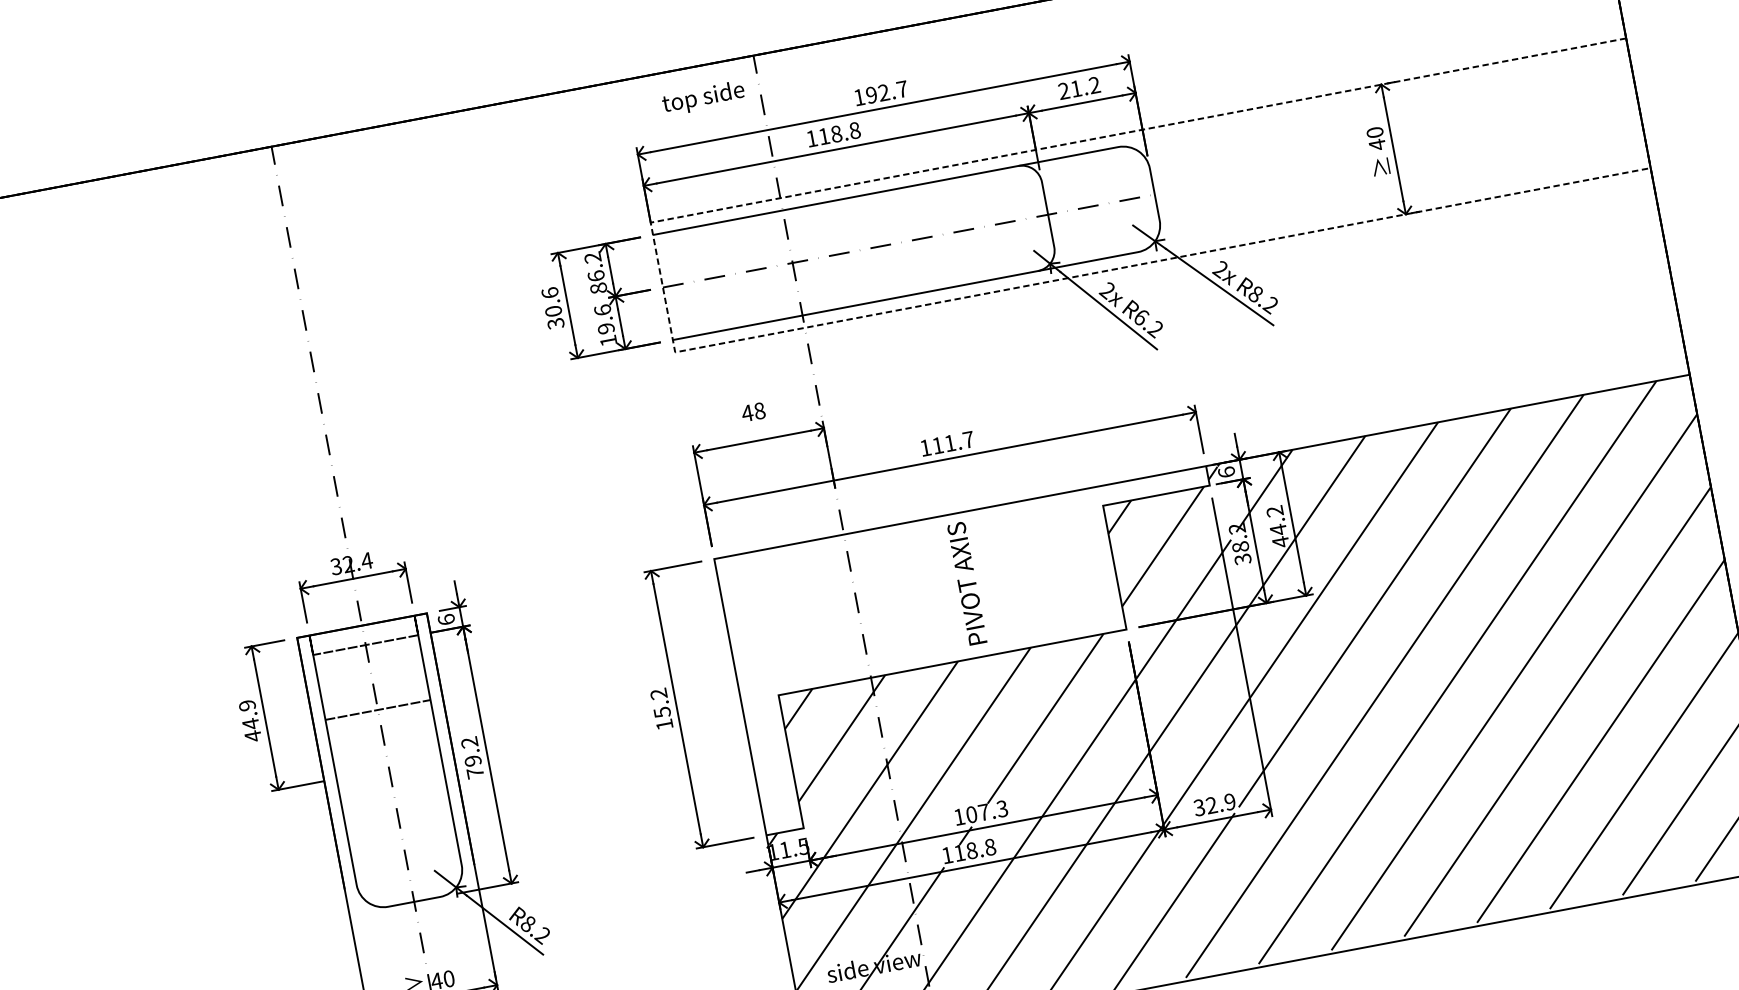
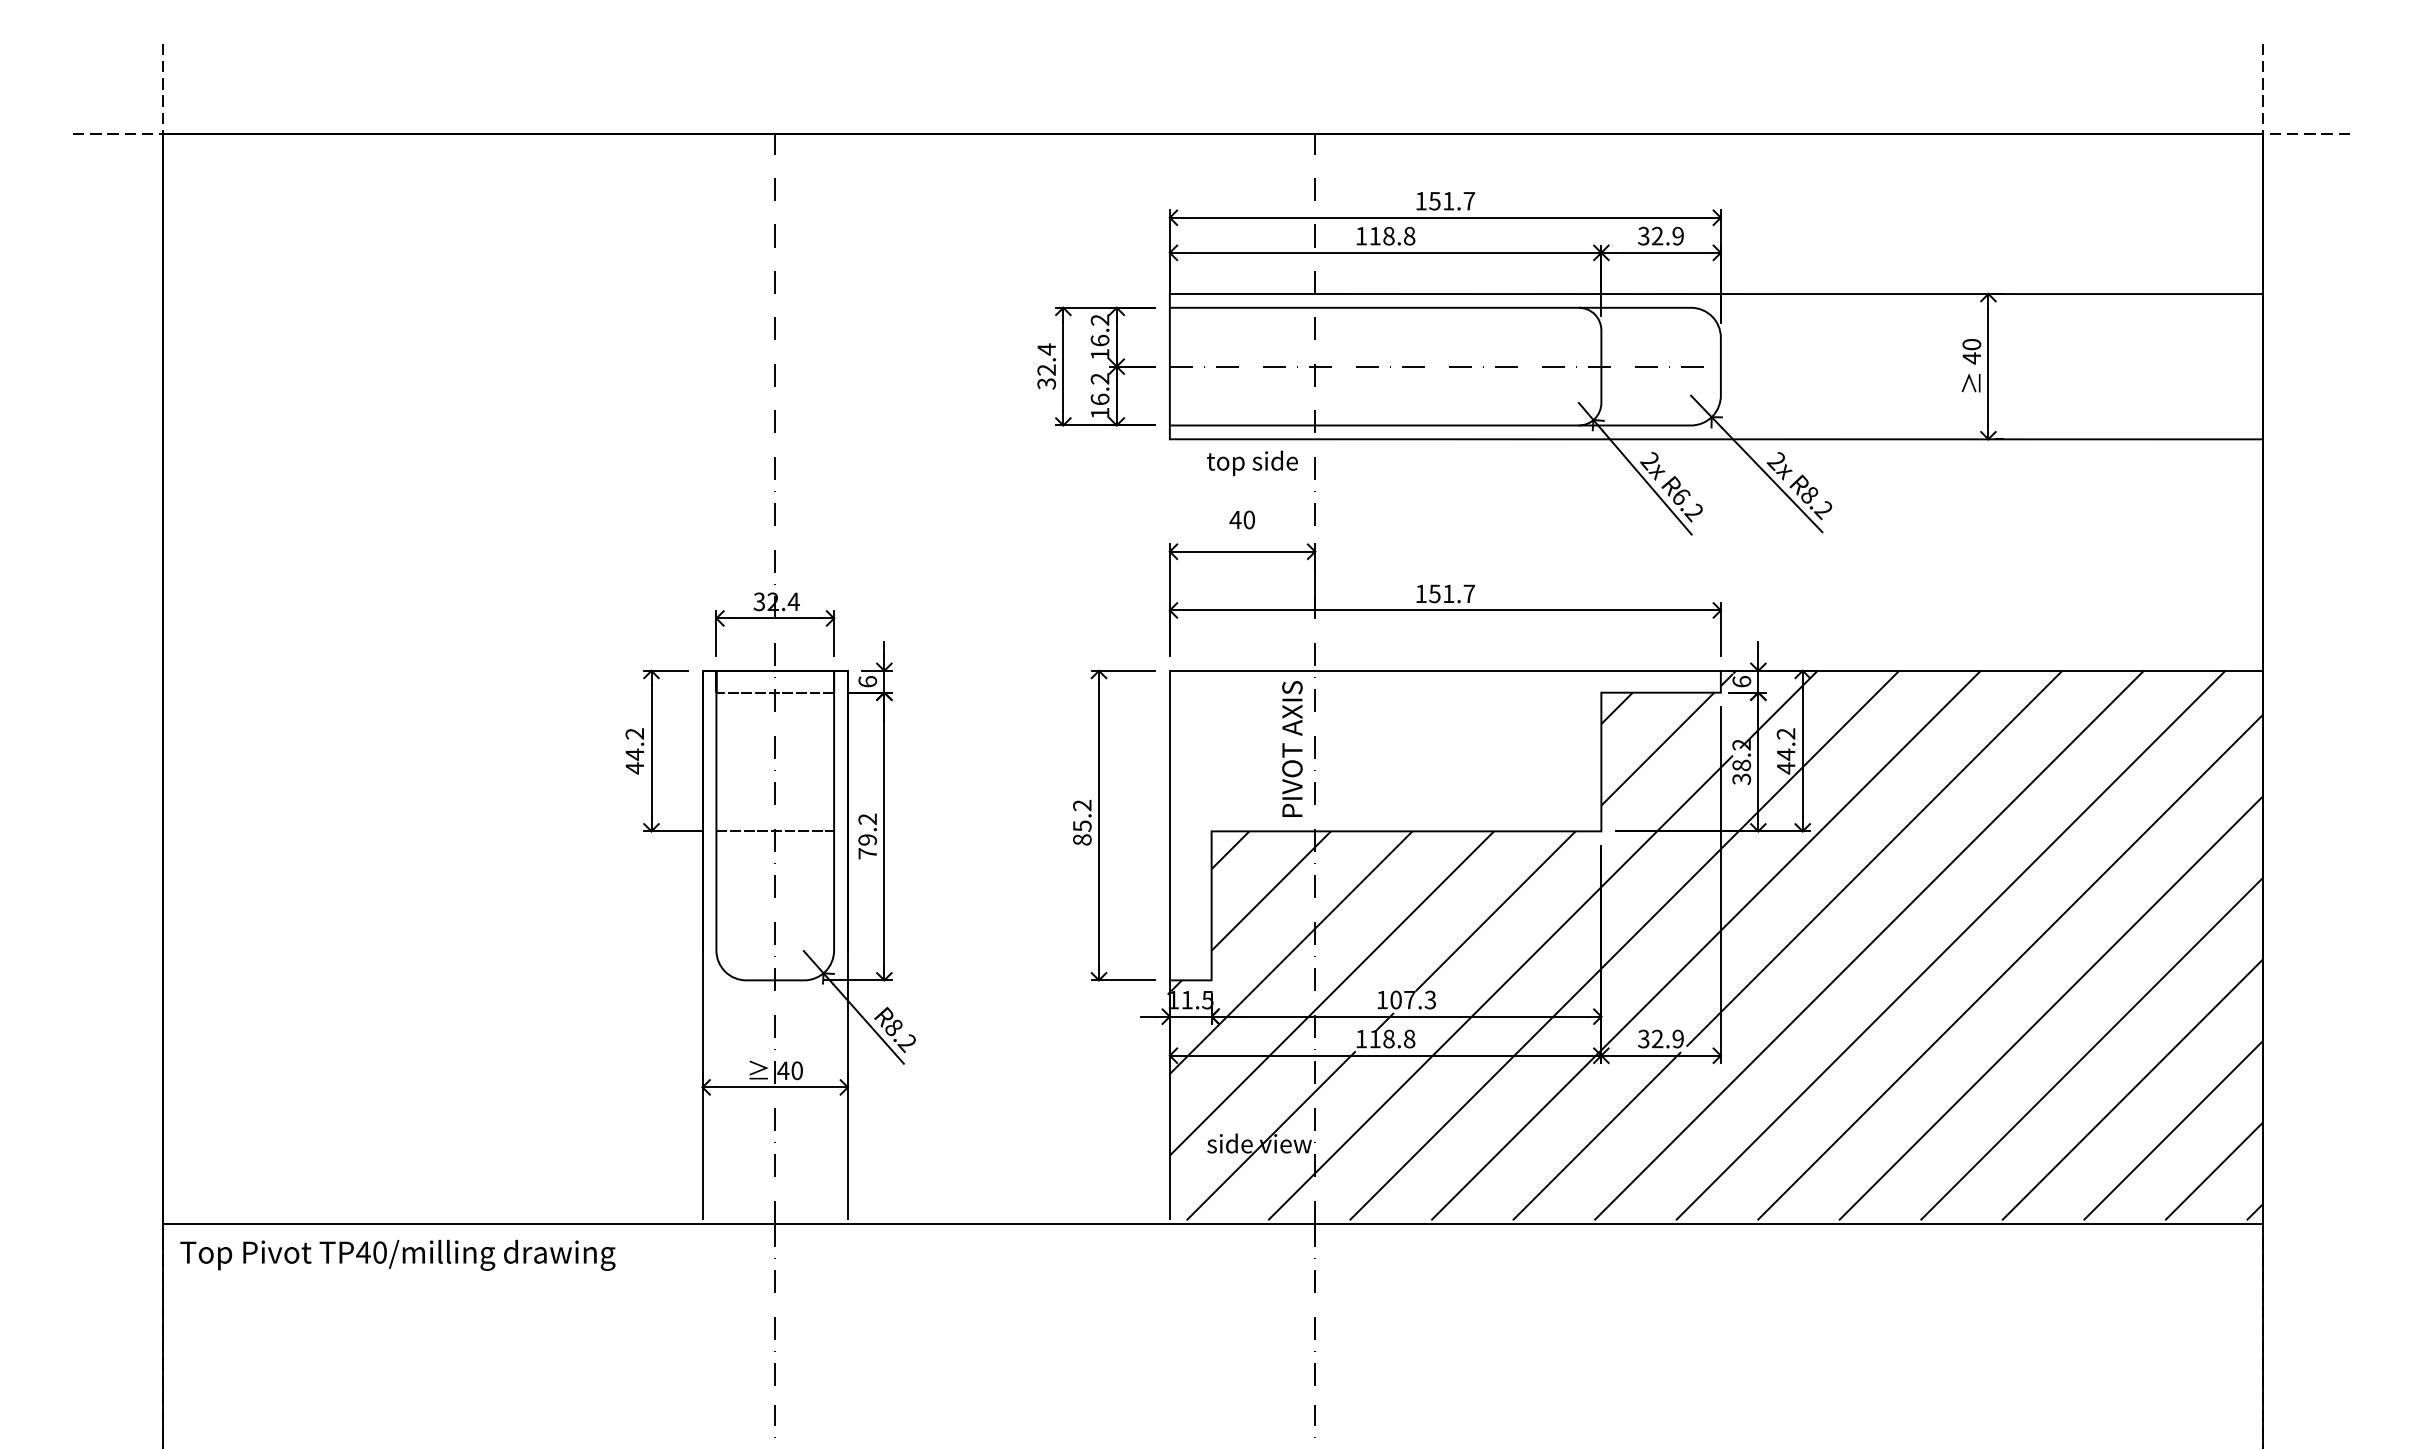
text: (1078, 87) -> (1660, 235), 21.2 -> 32.9
text: (877, 93) -> (1441, 200), 192.7 -> 151.7
text: (703, 98) -> (1252, 463), moved
line: (662, 287) -> (1169, 366), dashed -> solid
text: (598, 288) -> (1099, 354), 86.2 -> 16.2
text: (551, 301) -> (1046, 359), 30.6 -> 32.4
text: (604, 319) -> (1099, 389), 19.6 -> 16.2
text: (759, 410) -> (1249, 519), 48 -> 40
text: (937, 445) -> (1434, 593), 111.7 -> 151.7
text: (967, 583) -> (1292, 748), moved
text: (246, 705) -> (634, 733), 44.9 -> 44.2
line: (378, 710) -> (775, 831), moved
text: (664, 724) -> (1082, 839), 15.2 -> 85.2

